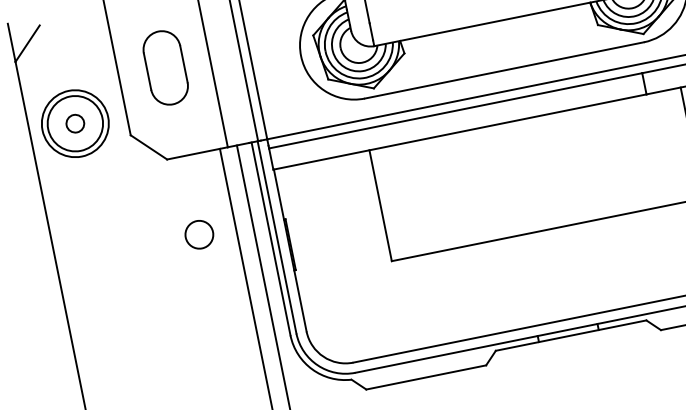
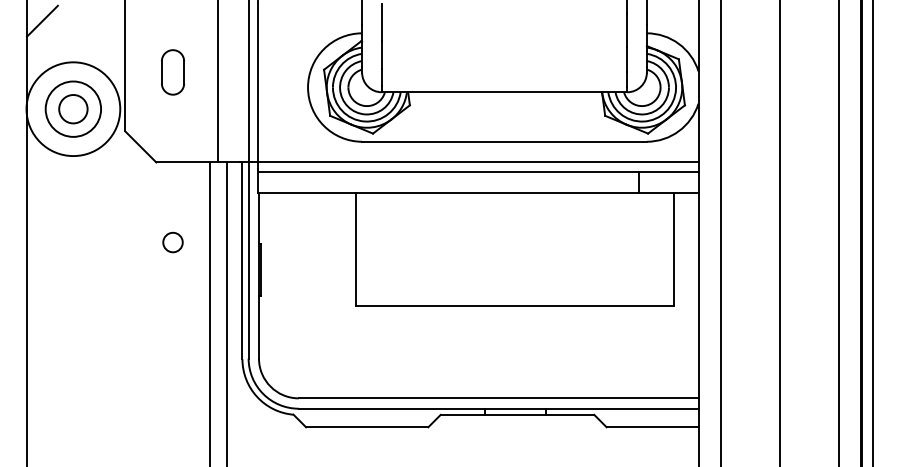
part: (165, 68) -> (172, 72), size x0.6
circle: (74, 123) -> (72, 108), size x1.4
circle: (75, 123) -> (73, 109), size x1.6
circle: (198, 234) -> (172, 242), size x0.7

